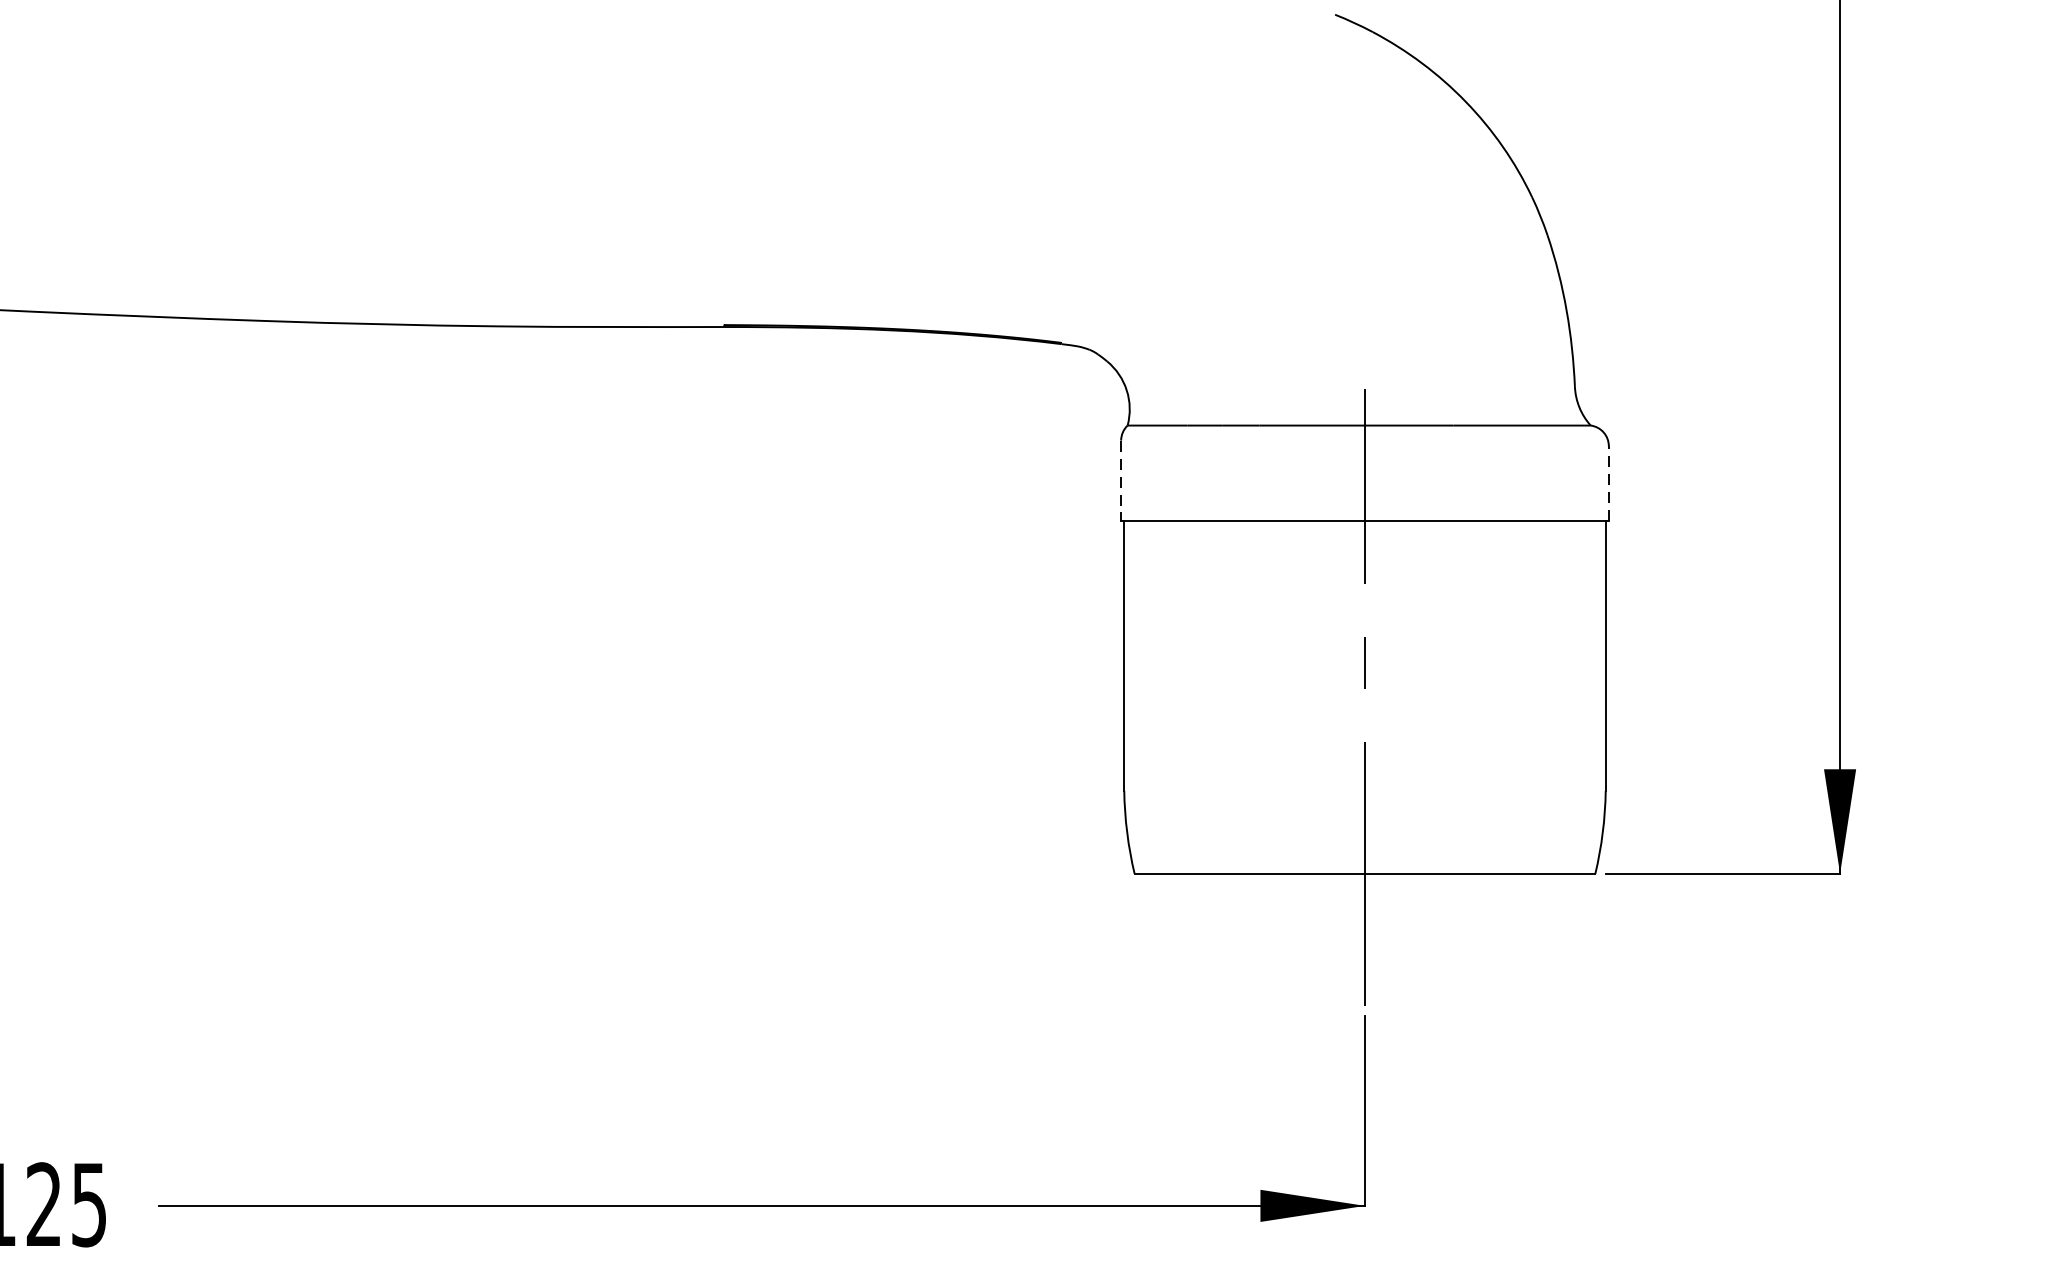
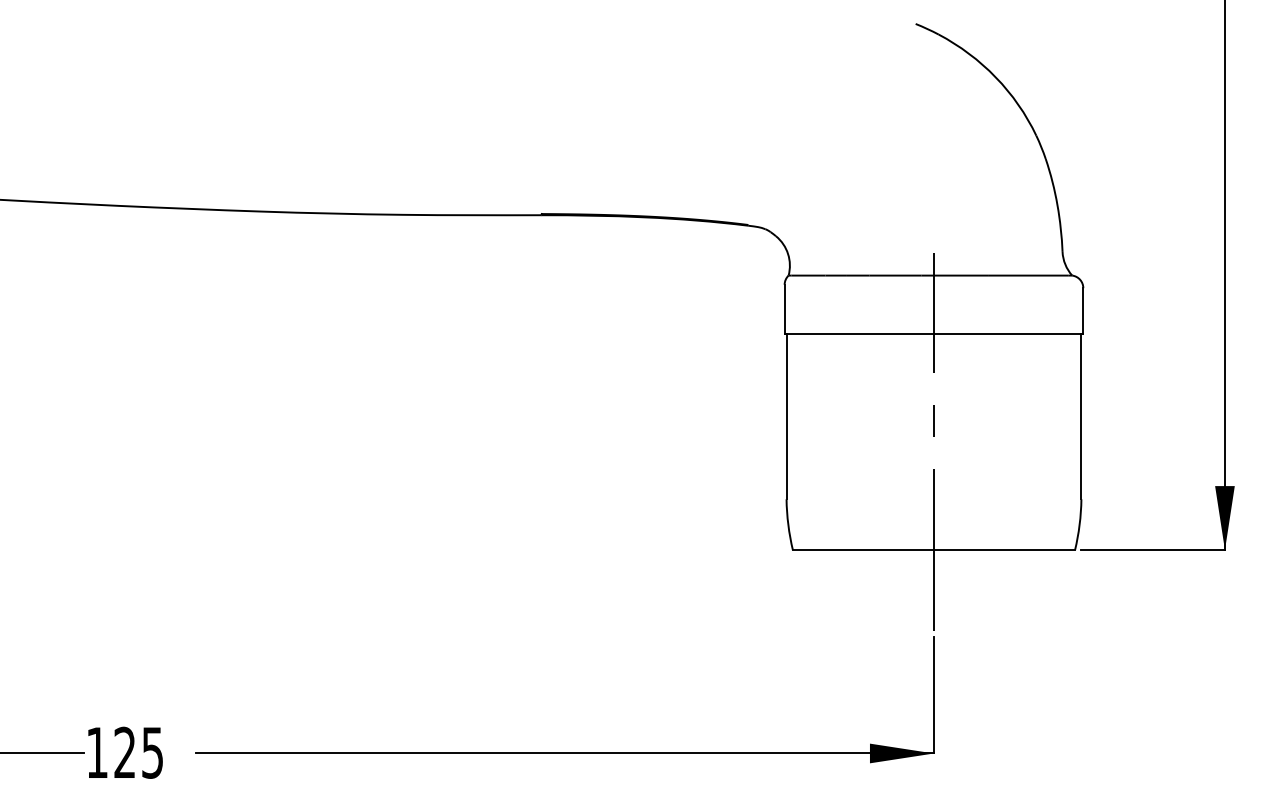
line: (1120, 480) -> (784, 309), dashed -> solid
line: (1609, 484) -> (1083, 311), dashed -> solid

